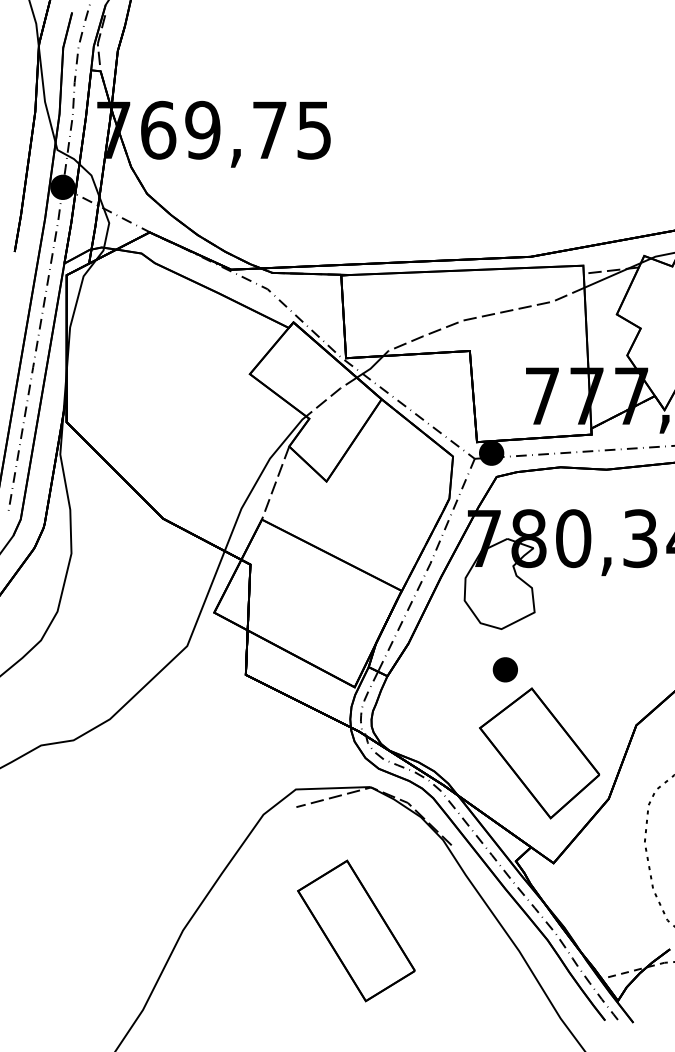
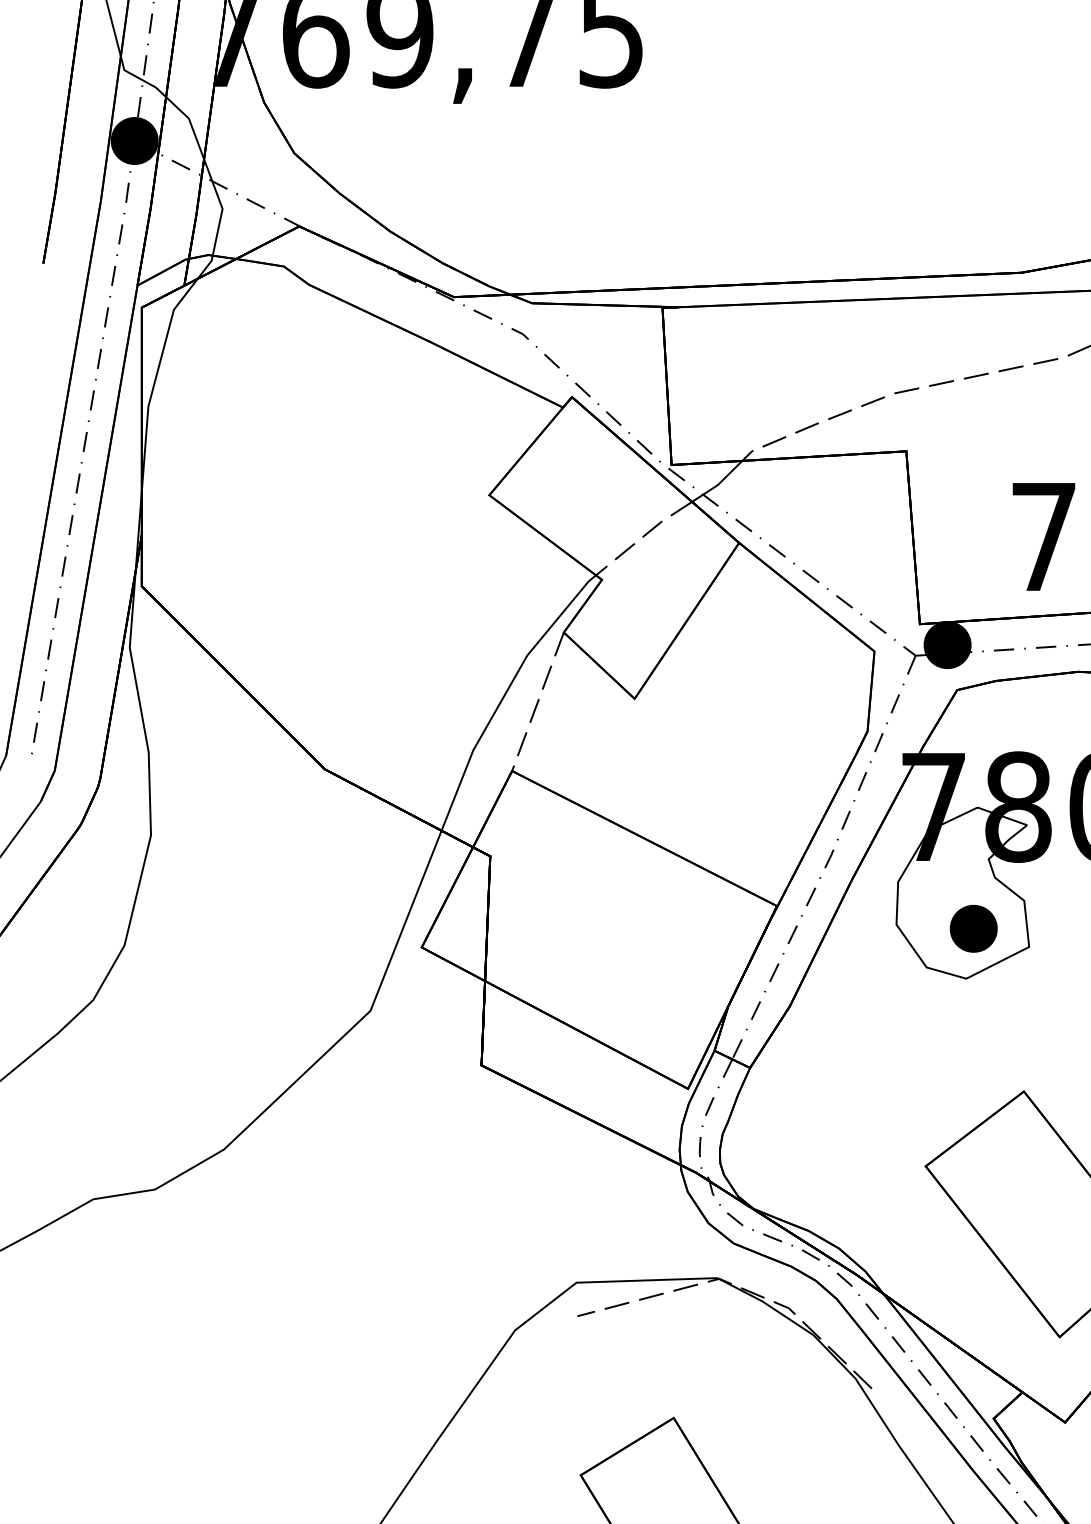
part: (504, 669) -> (972, 928), moved

